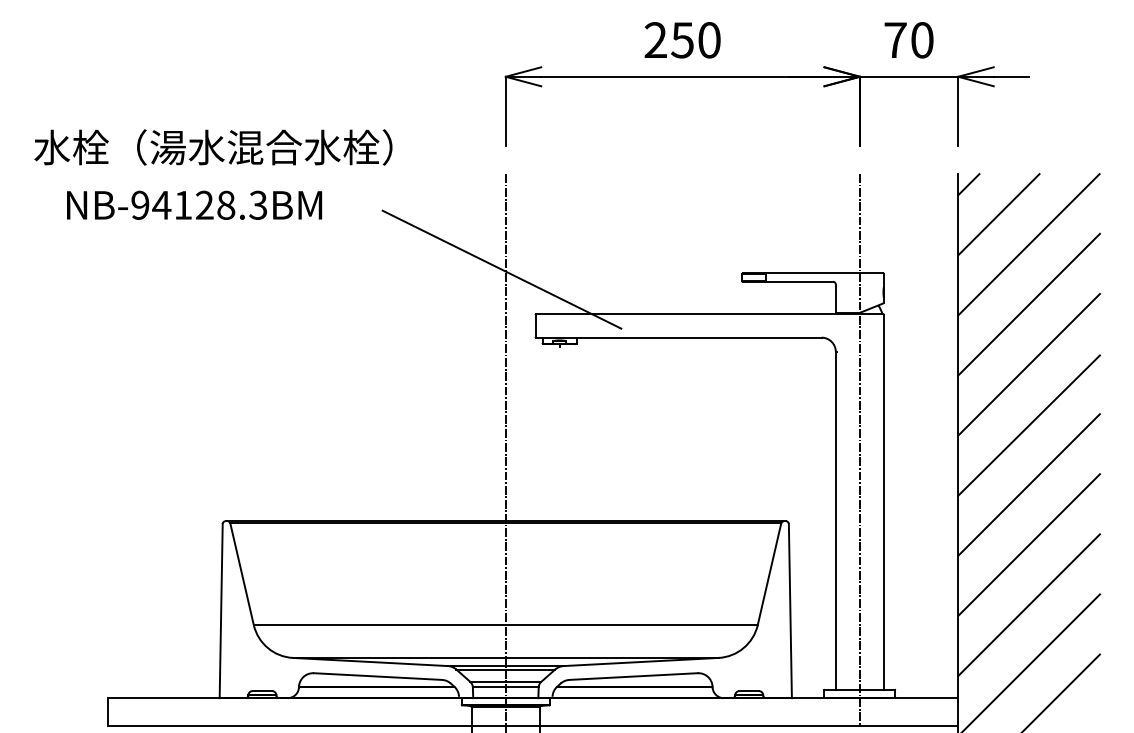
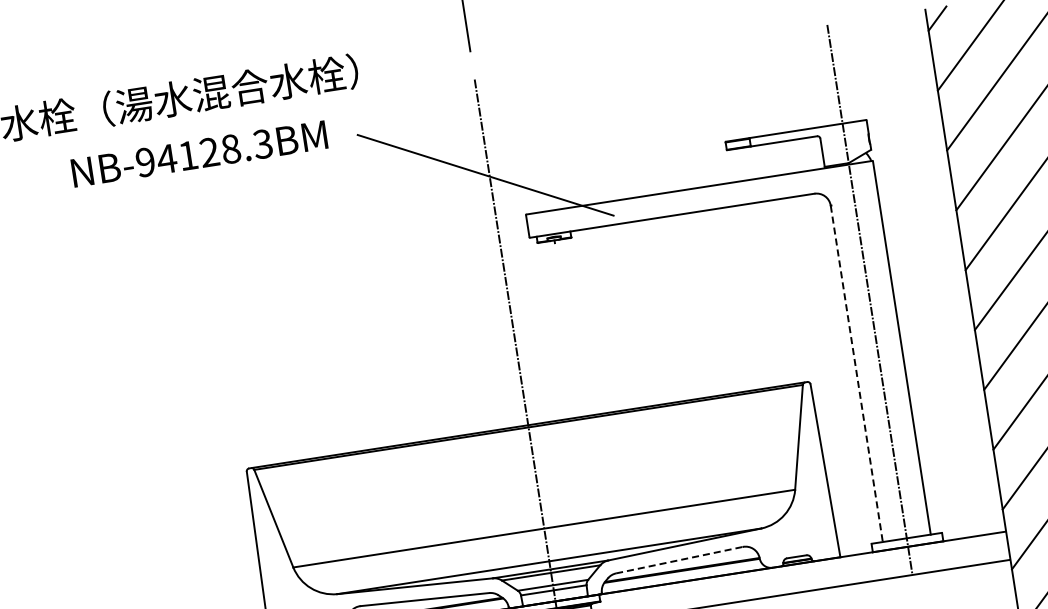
text: (194, 204) -> (199, 153), moved
line: (835, 520) -> (856, 373), solid -> dashed
line: (634, 676) -> (680, 559), solid -> dashed

